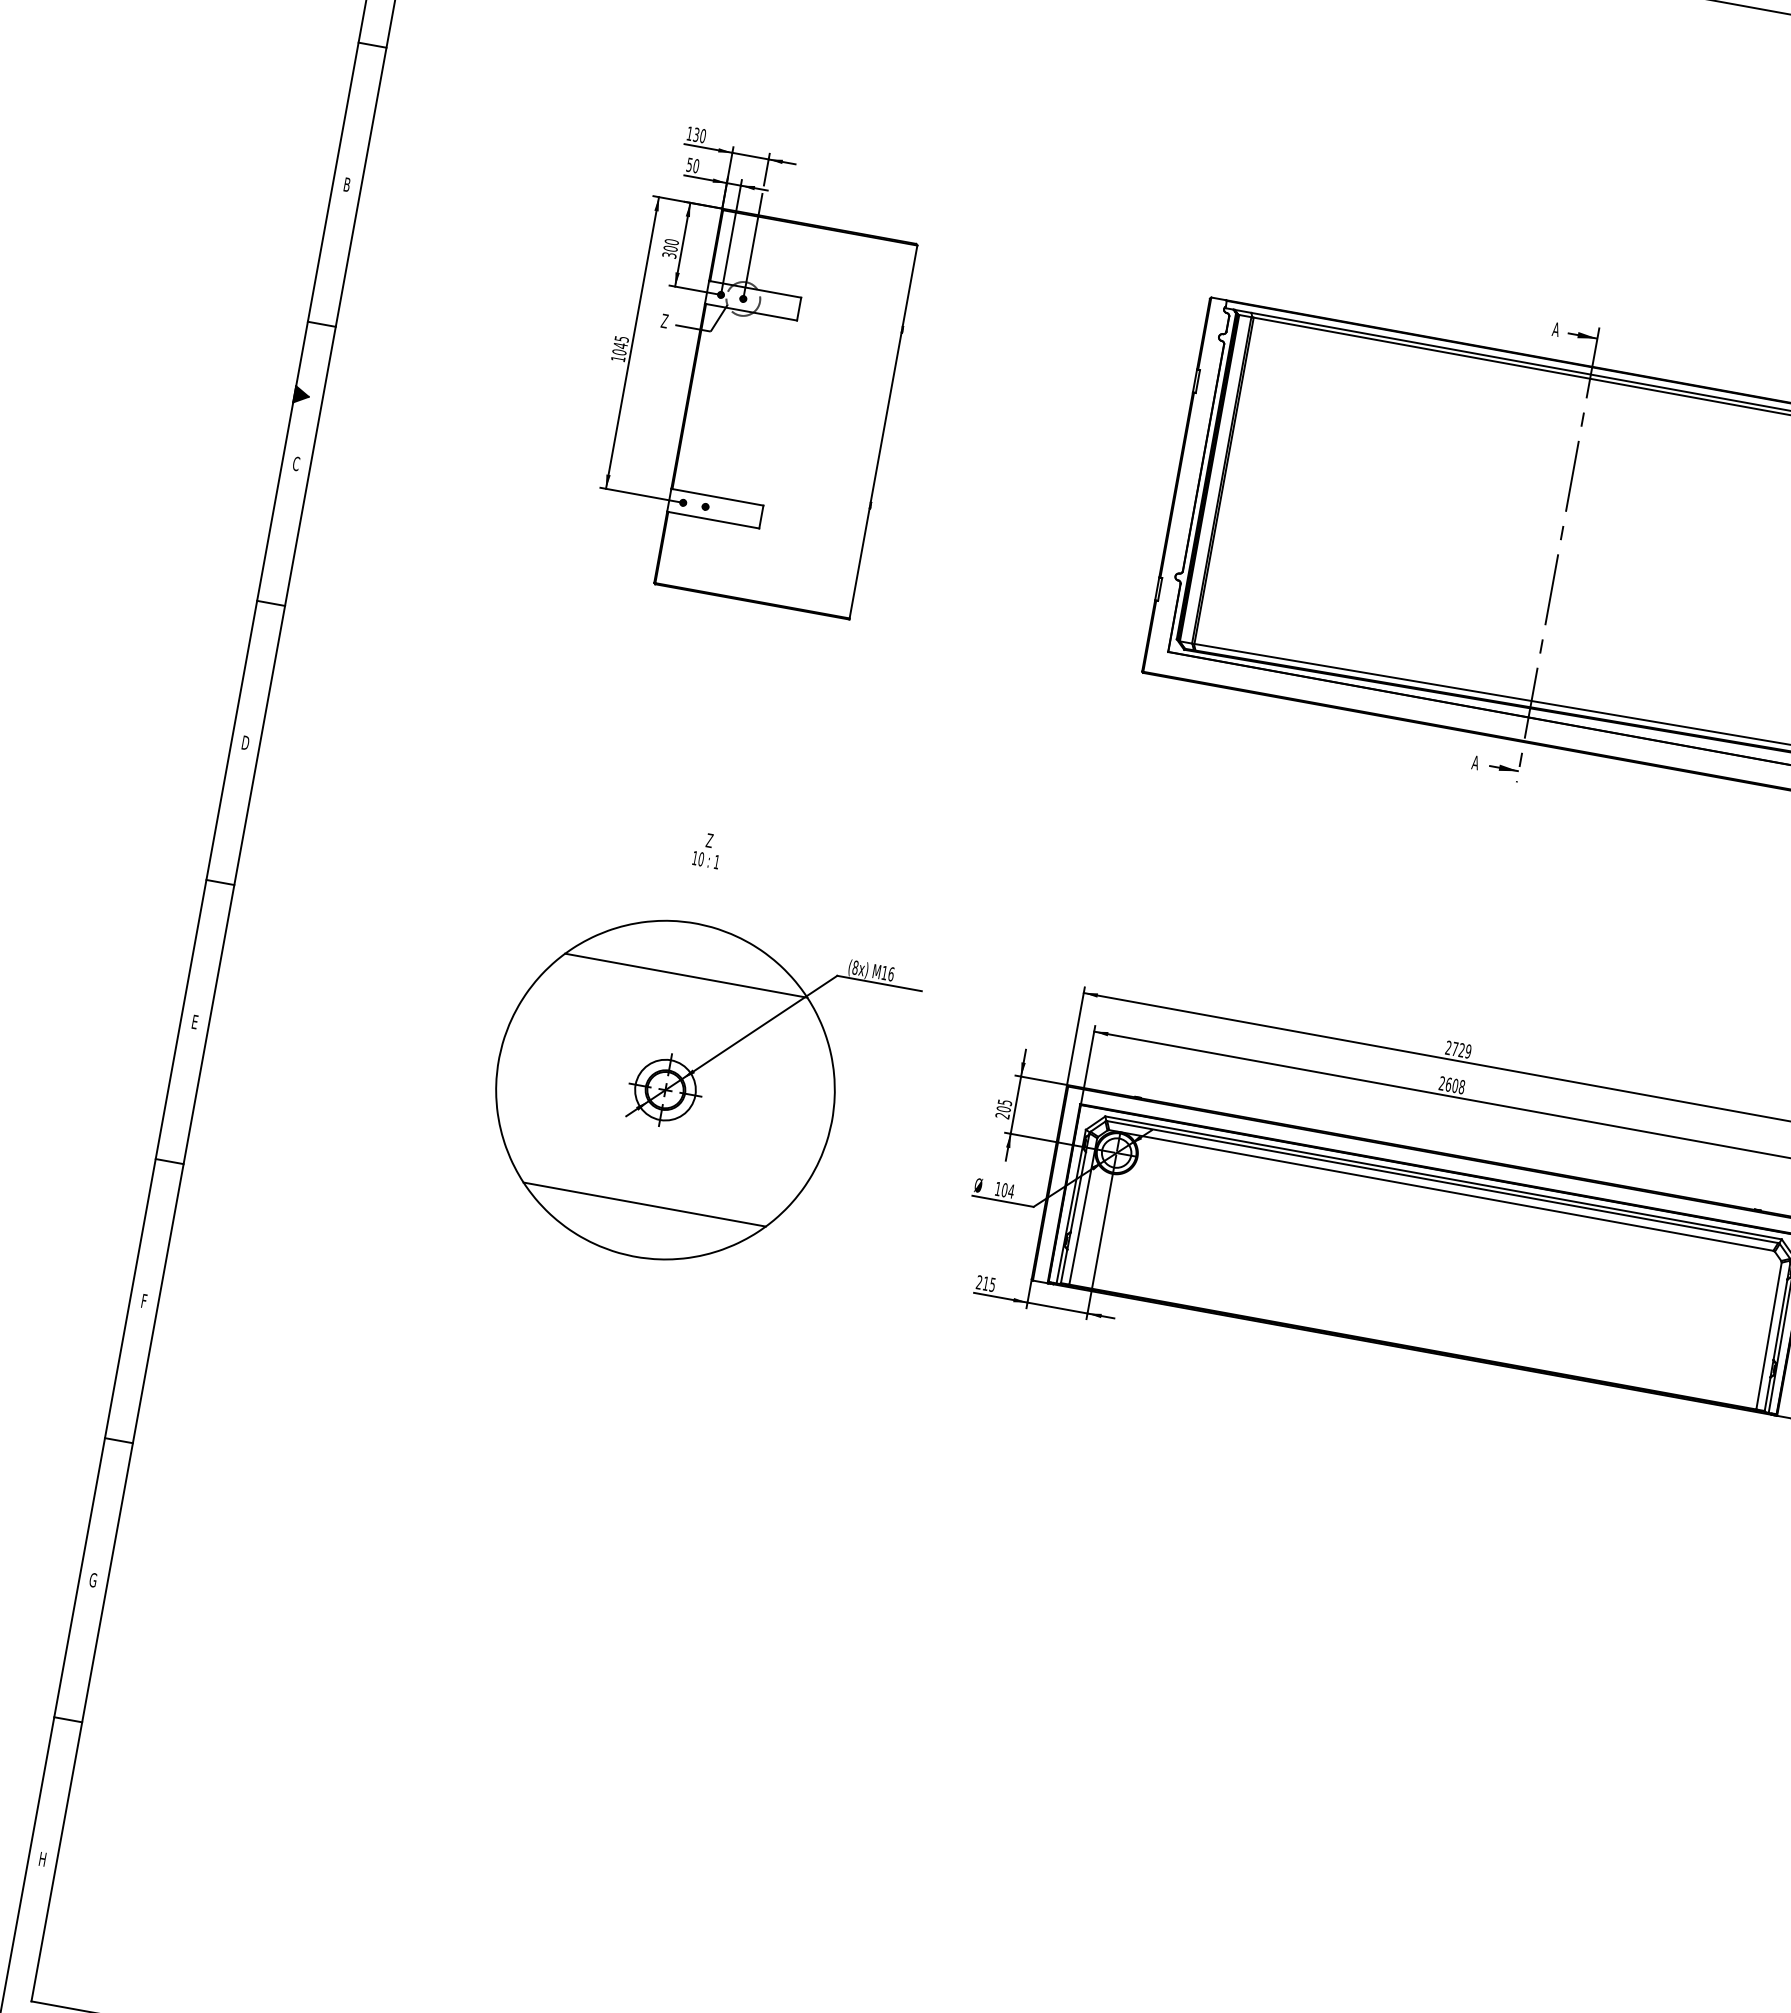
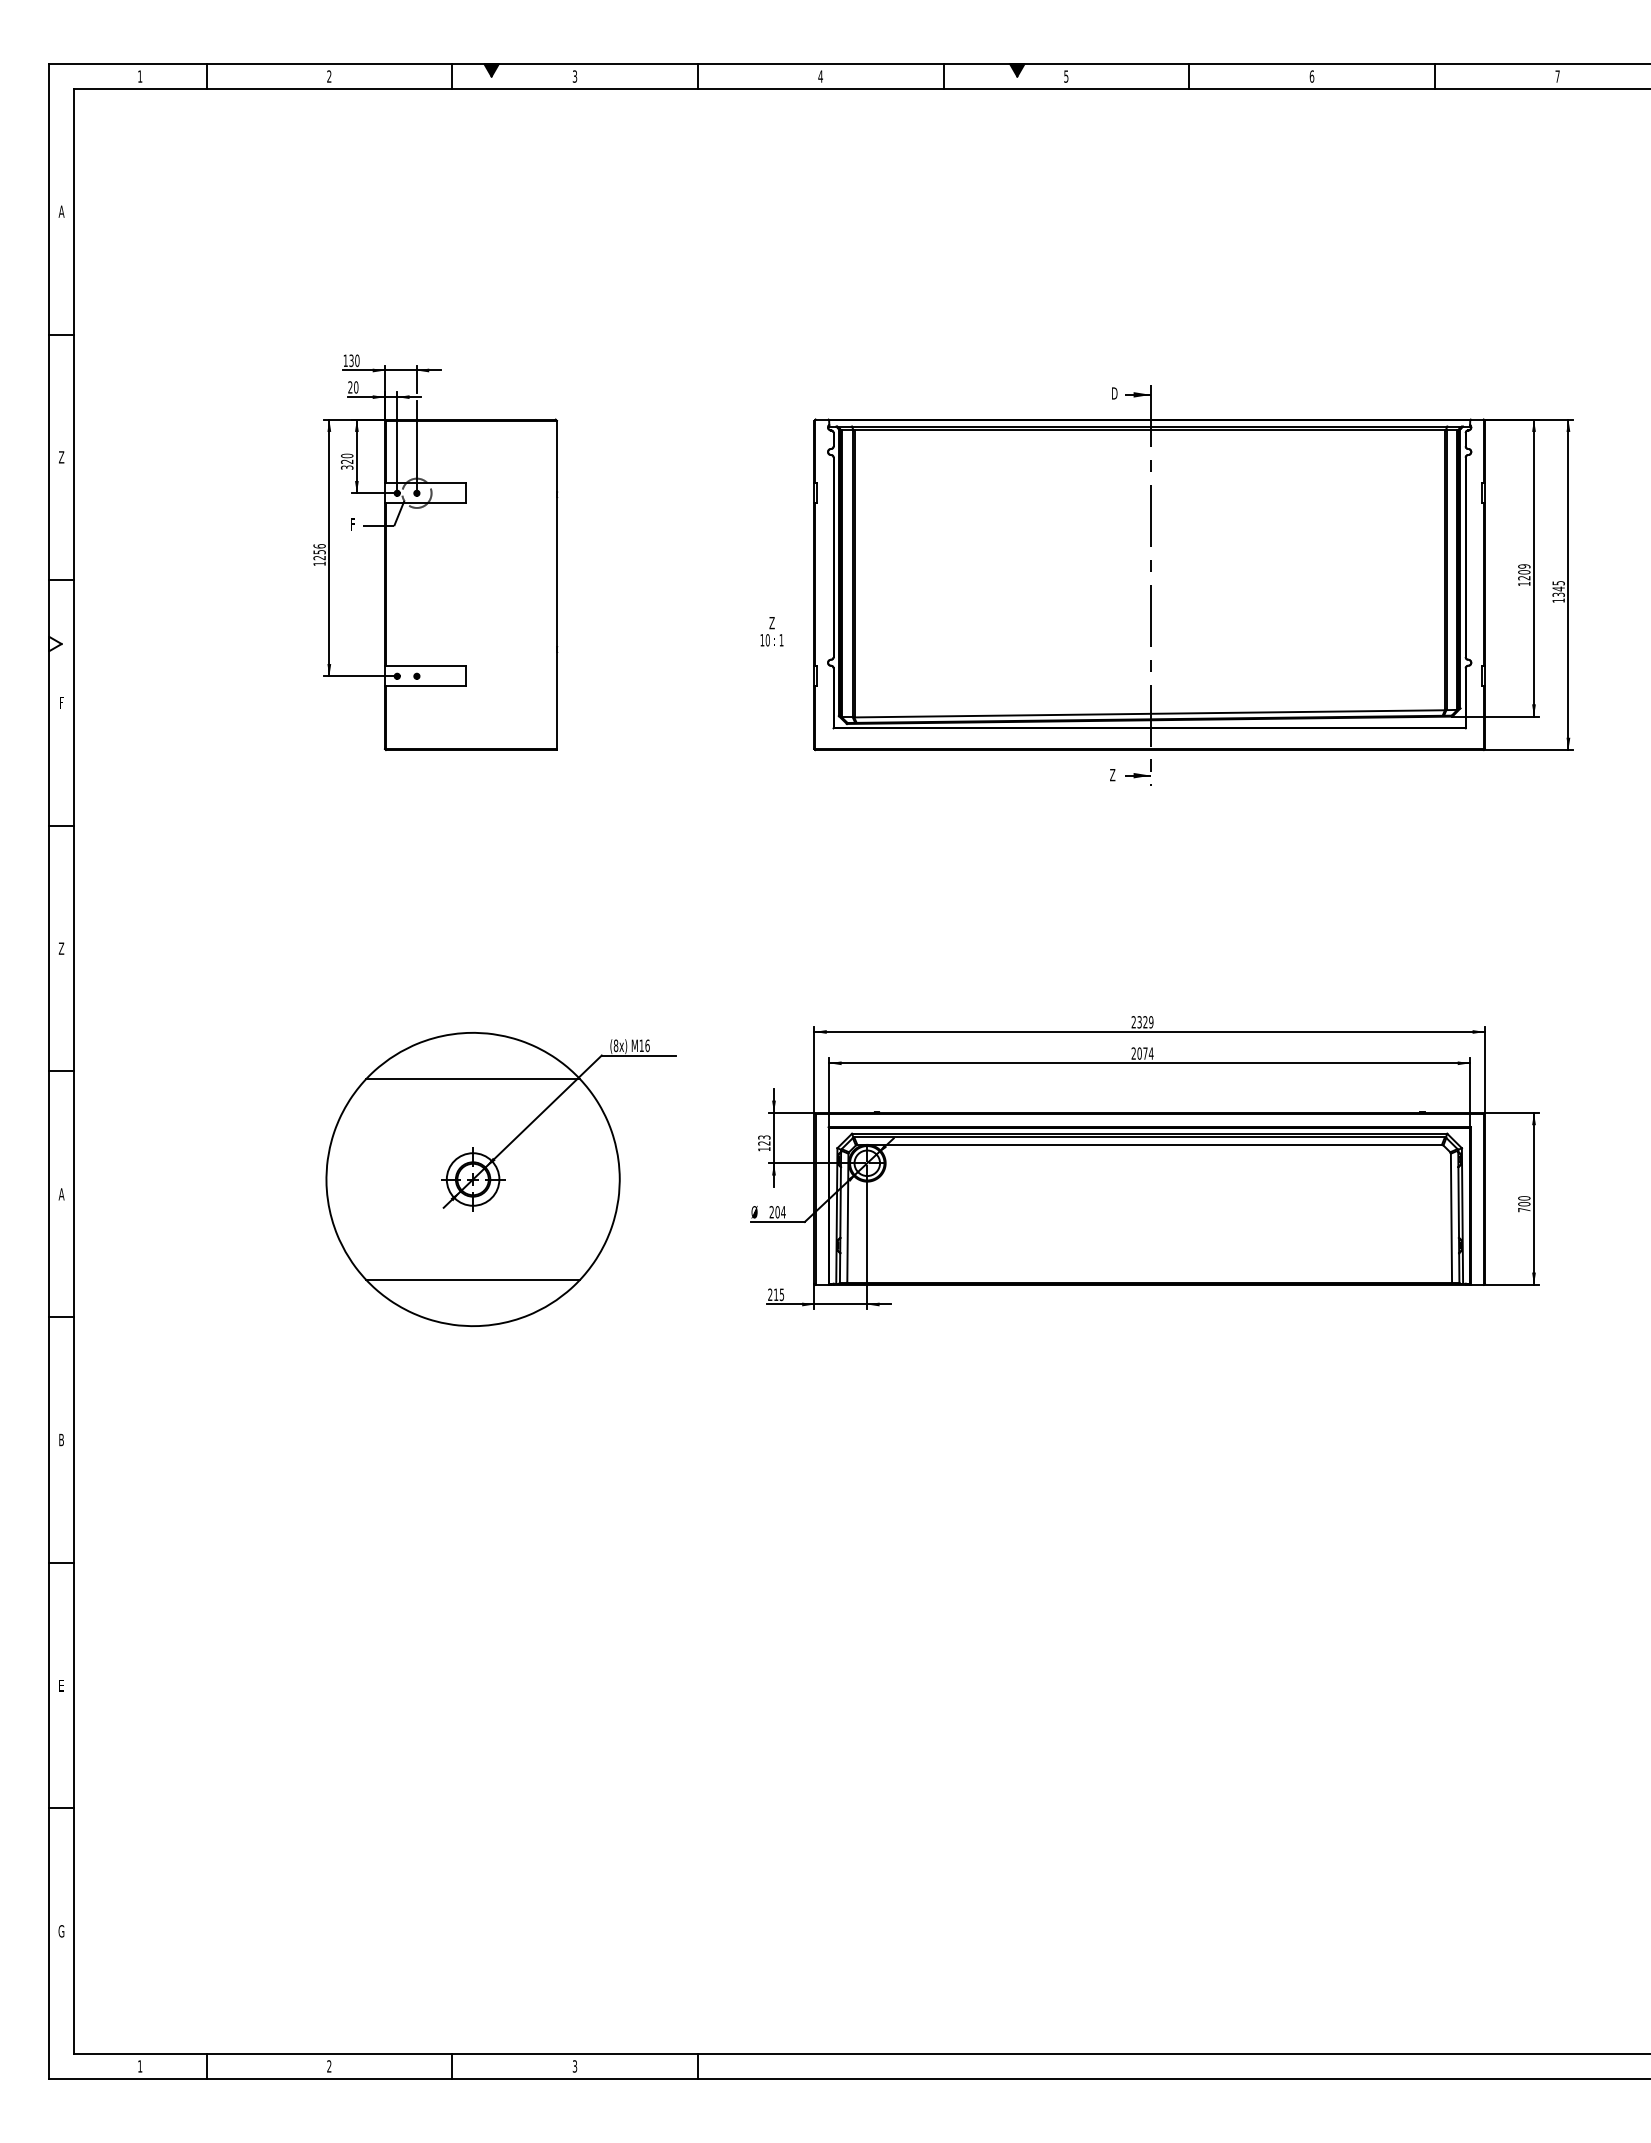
text: (689, 165) -> (350, 387), 50 -> 20
text: (346, 184) -> (61, 457), B -> Z
text: (671, 248) -> (347, 461), 300 -> 320
text: (664, 321) -> (353, 524), Z -> F
text: (1556, 329) -> (1114, 393), A -> D
text: (620, 346) -> (319, 552), 1045 -> 1256
fill: (301, 394) -> (55, 643), removed
text: (296, 463) -> (61, 702), C -> F
text: (245, 742) -> (61, 948), D -> Z
text: (1475, 763) -> (1112, 775), A -> Z
text: (707, 850) -> (771, 631), moved
text: (194, 1022) -> (61, 1194), E -> A
text: (1455, 1049) -> (1139, 1022), 2729 -> 2329
text: (1455, 1085) -> (1145, 1053), 2608 -> 2074
text: (1003, 1109) -> (764, 1143), 205 -> 123
text: (997, 1189) -> (771, 1212), 104 -> 204
text: (144, 1300) -> (61, 1439), F -> B
text: (93, 1580) -> (61, 1685), G -> E
text: (42, 1859) -> (61, 1931), H -> G

